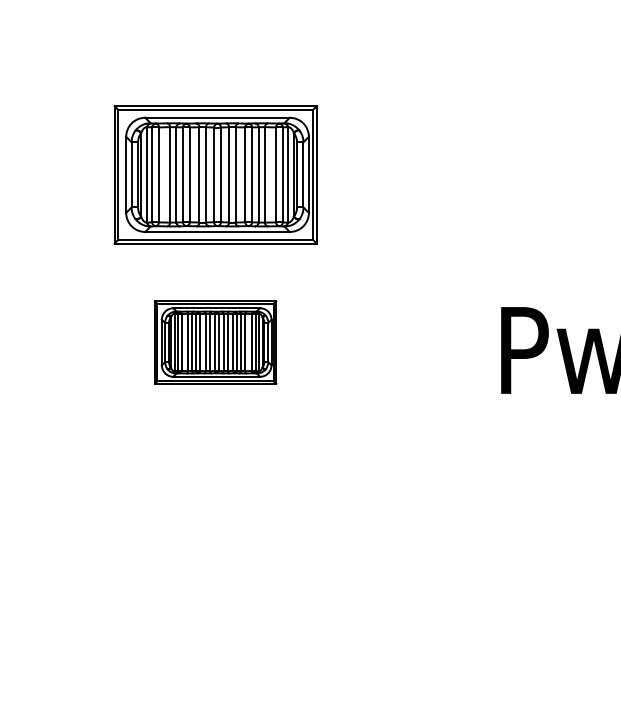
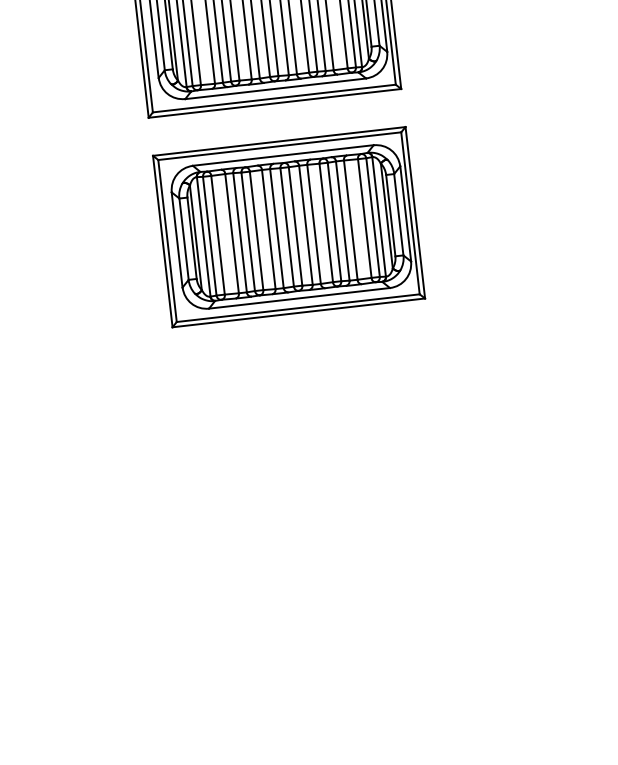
part: (215, 342) -> (288, 227), size x1.67

